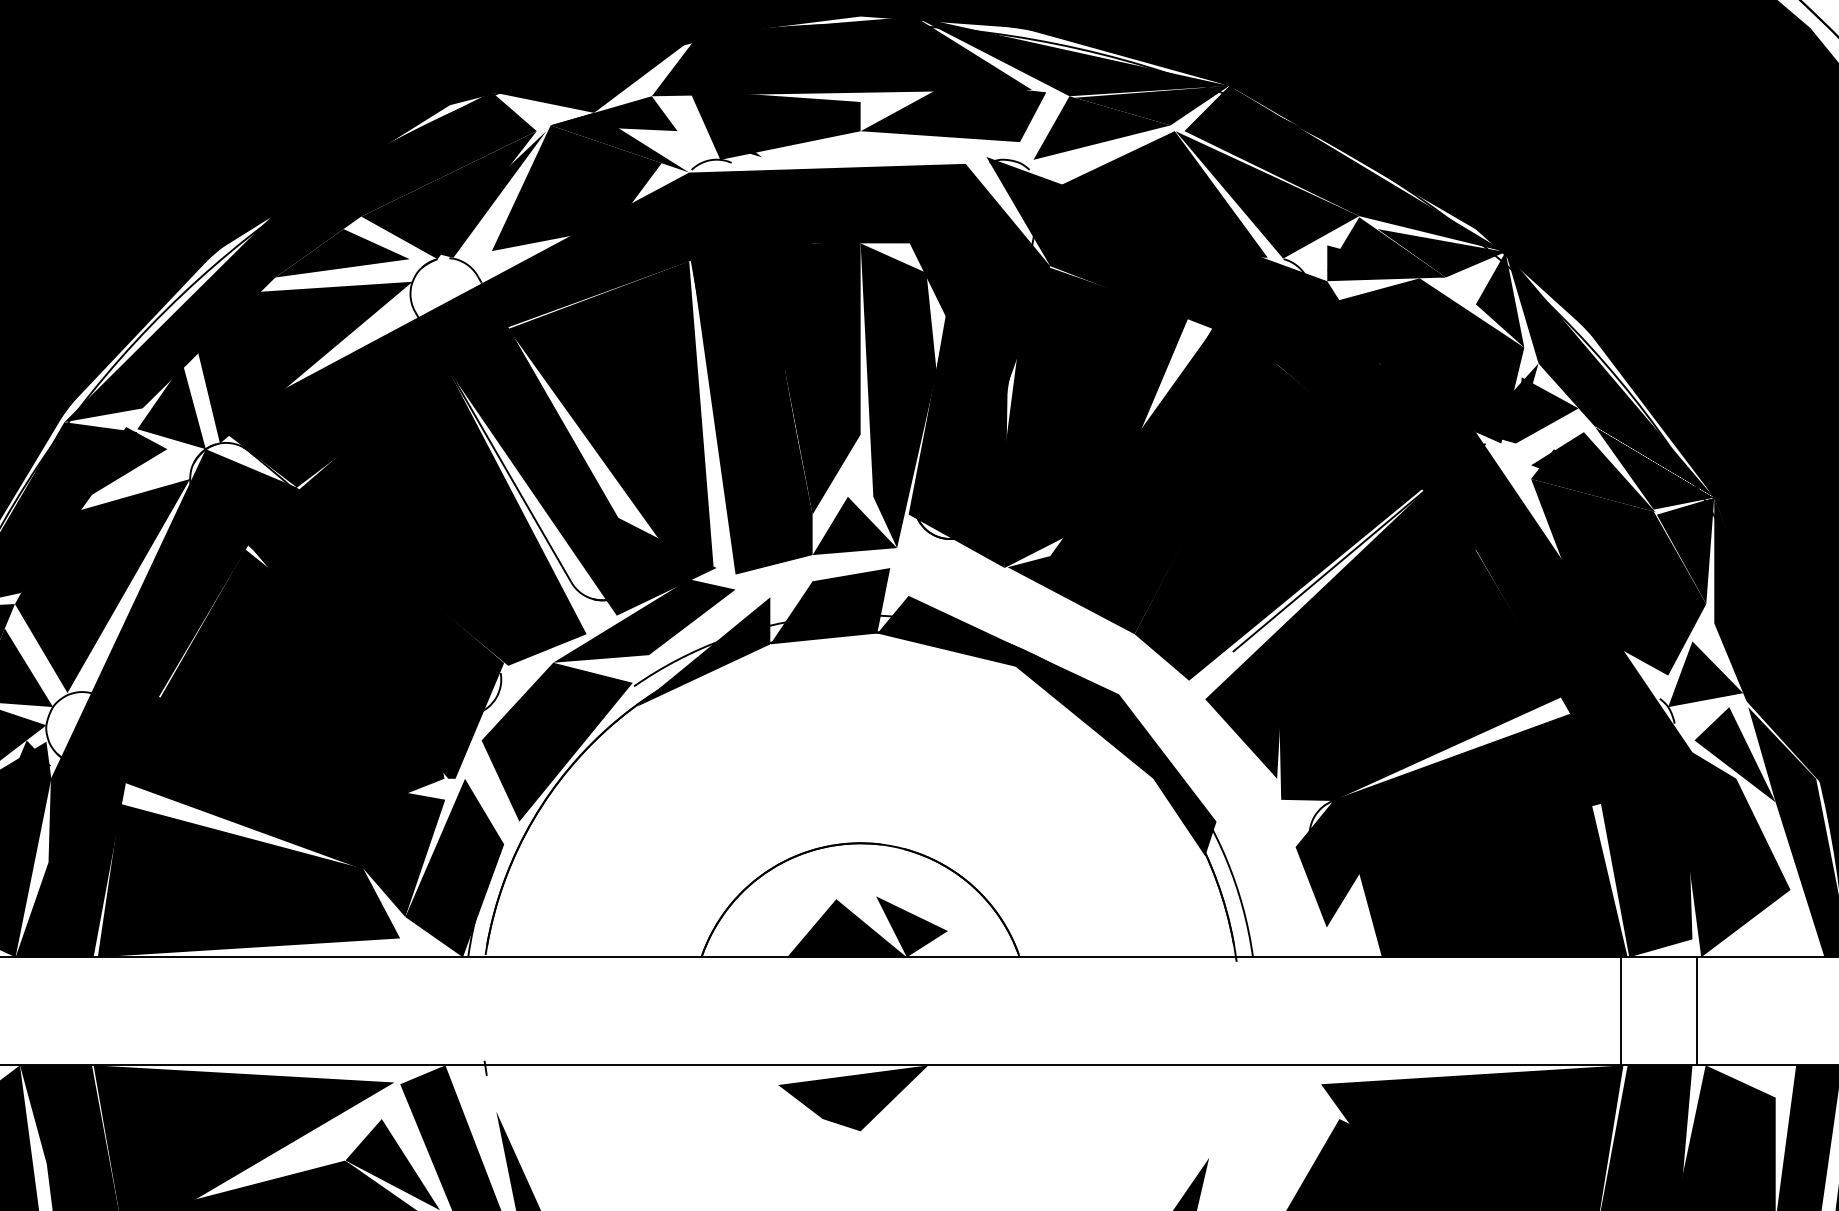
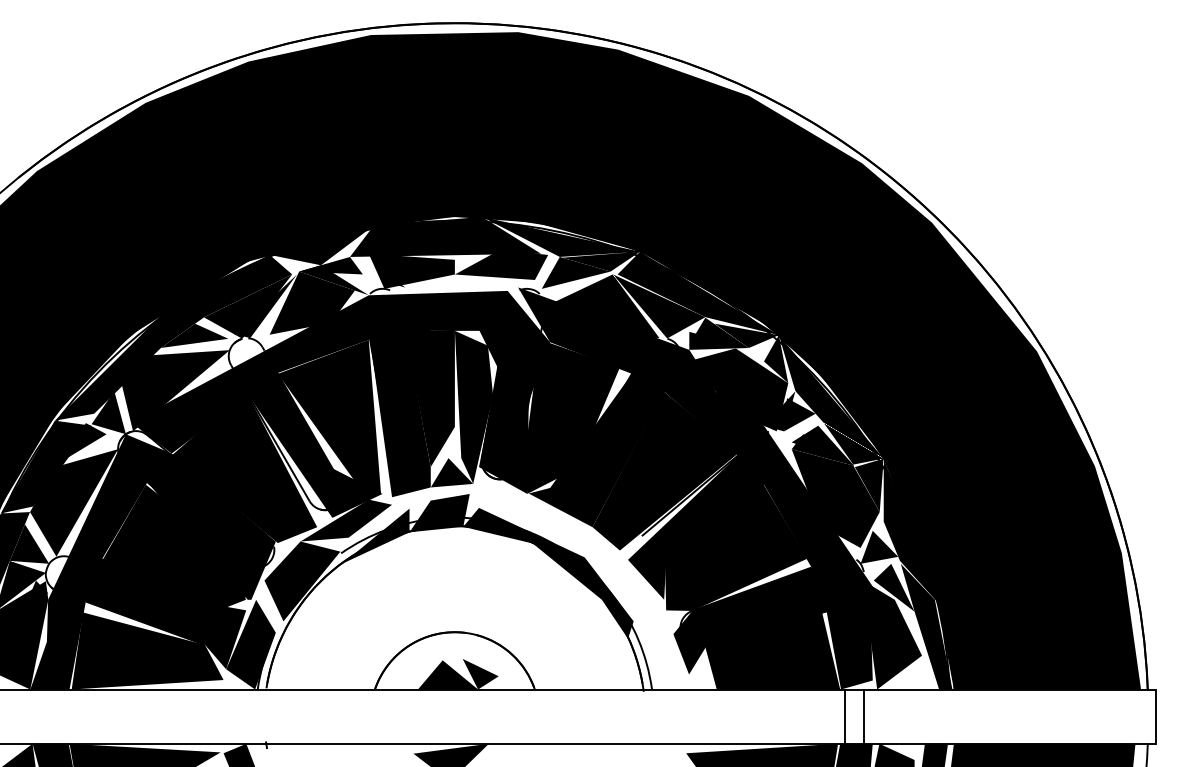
line: (1620, 1011) -> (863, 716), moved
line: (1697, 1011) -> (845, 716), moved

